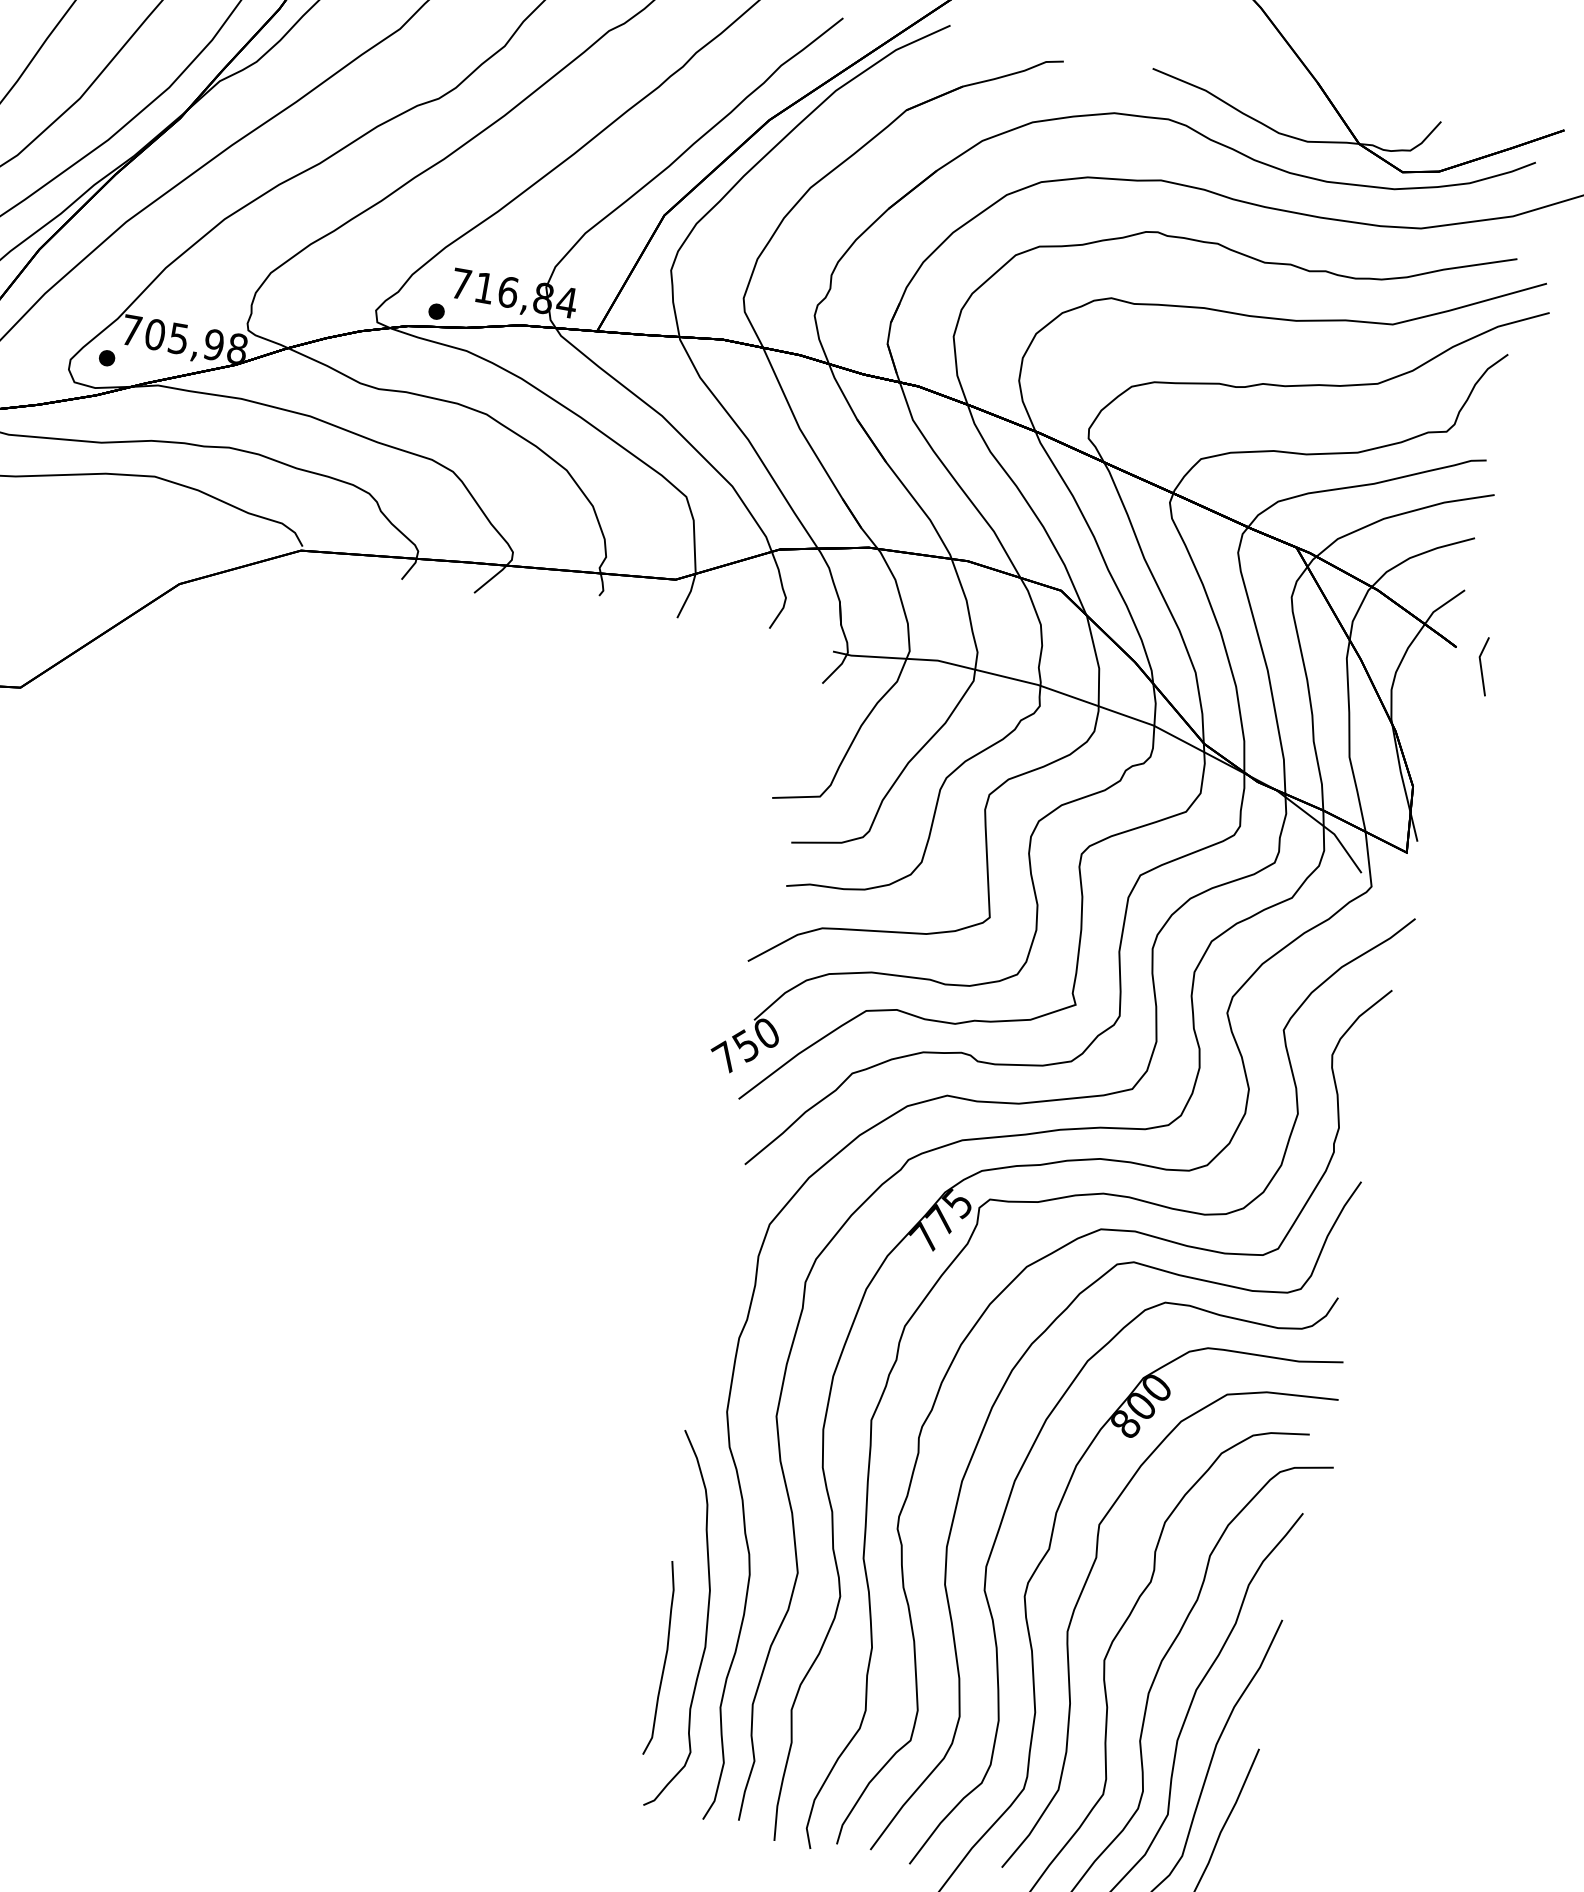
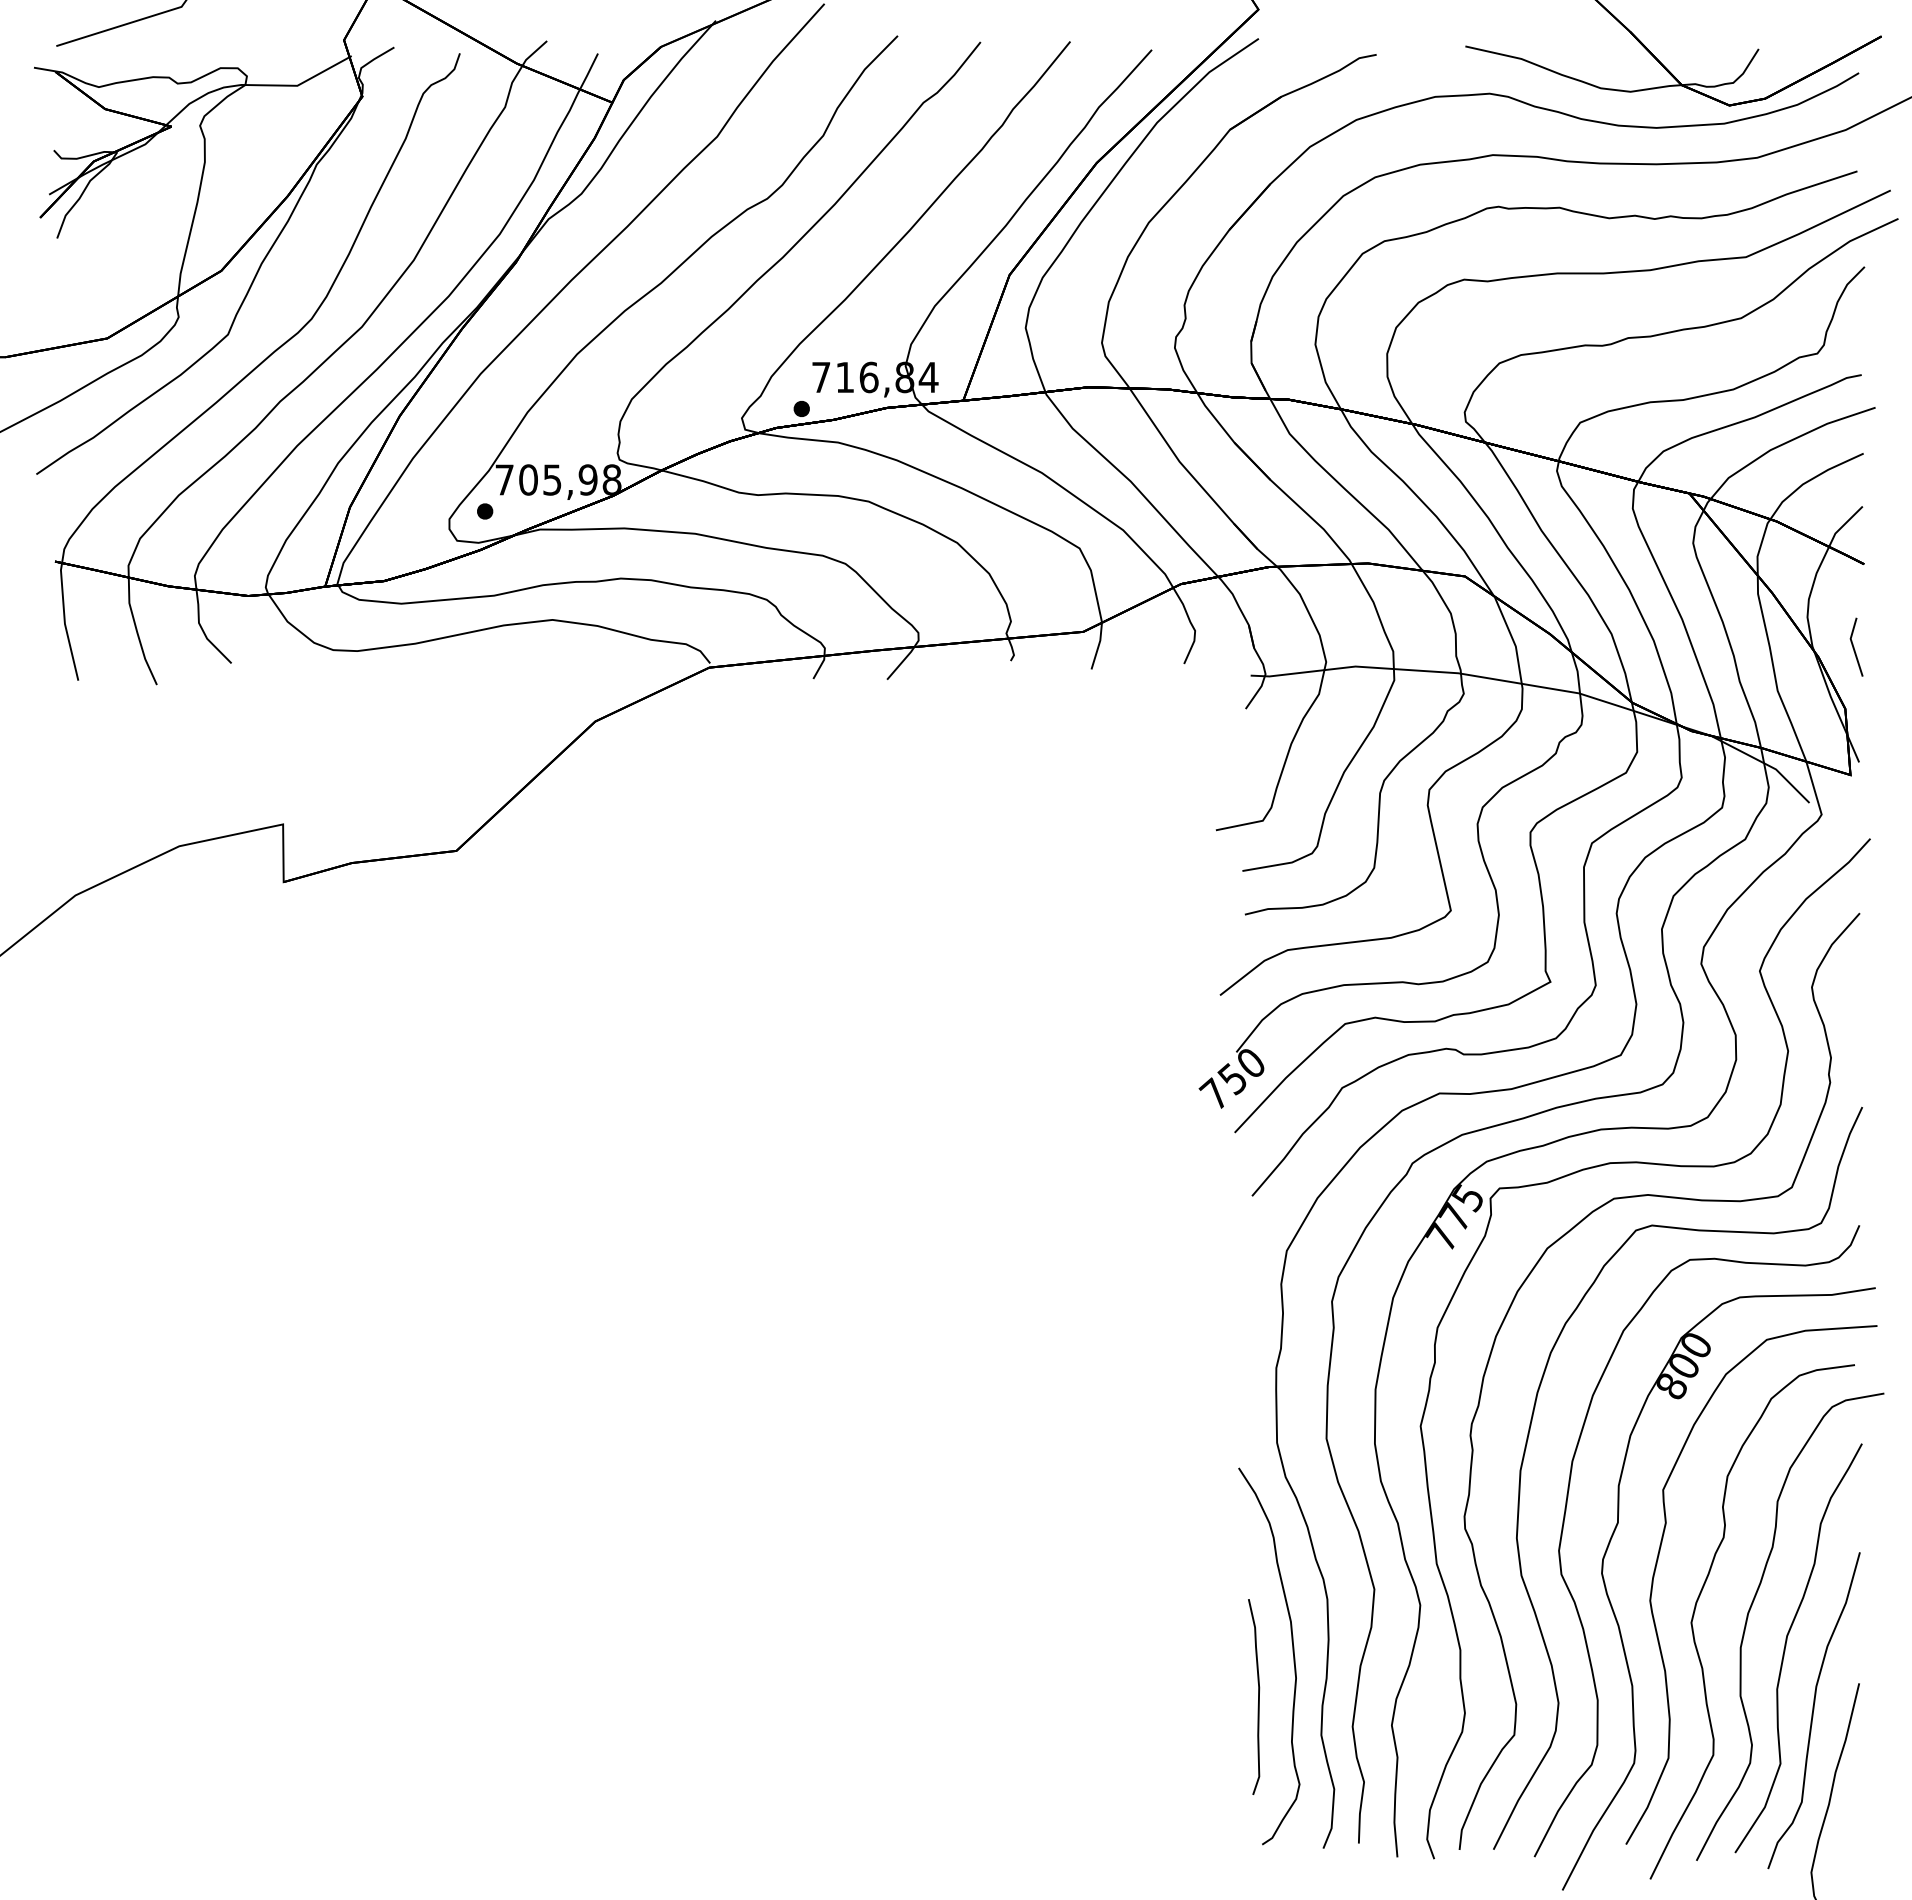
line: (1482, 665) -> (1854, 646), moved

